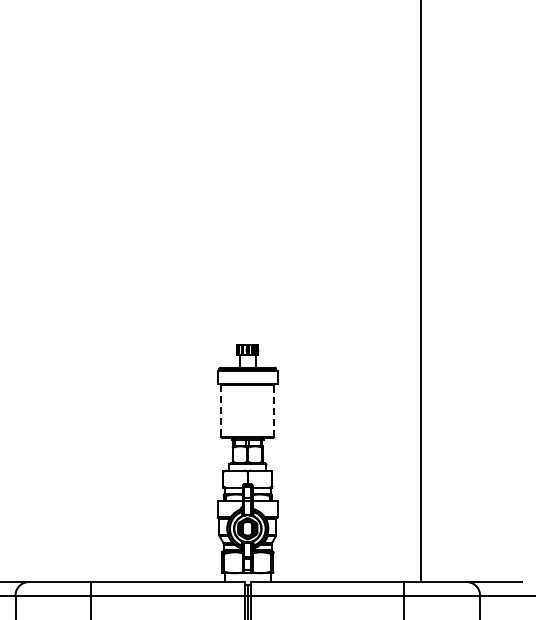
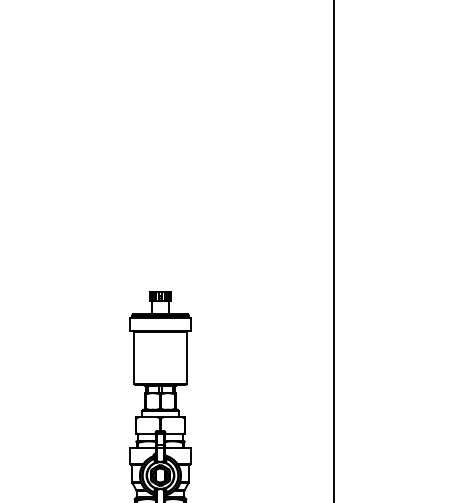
line: (221, 411) -> (134, 358), dashed -> solid
line: (274, 411) -> (187, 358), dashed -> solid

